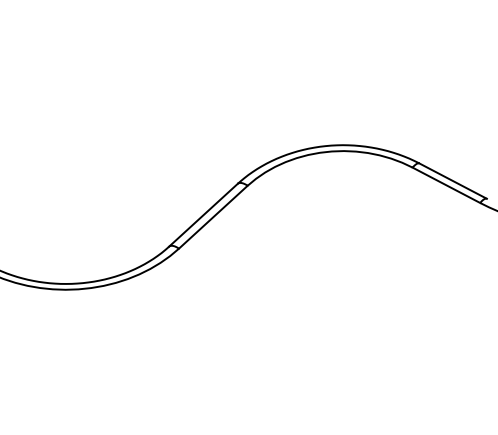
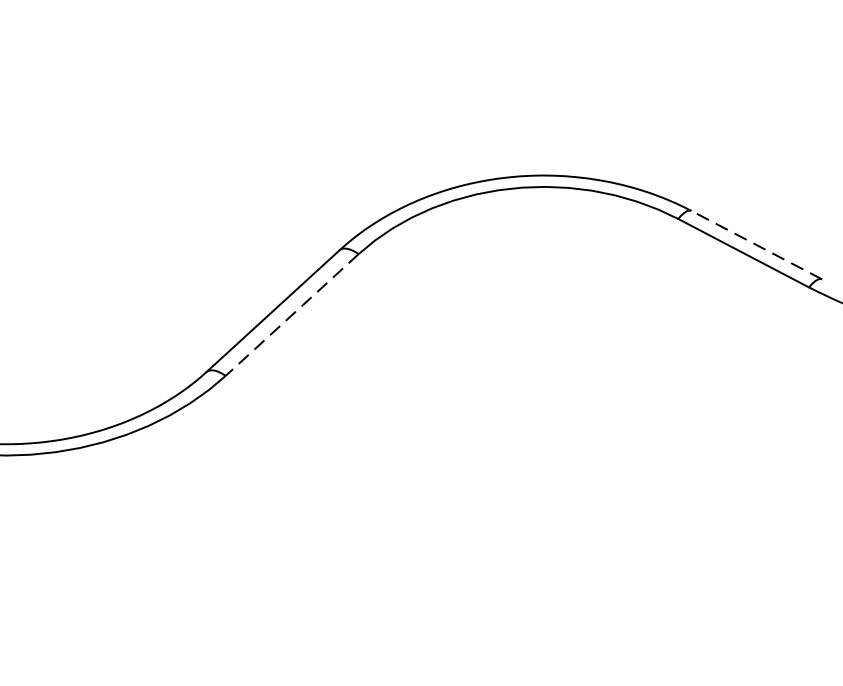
line: (452, 180) -> (755, 243), solid -> dashed
line: (213, 217) -> (292, 315), solid -> dashed

